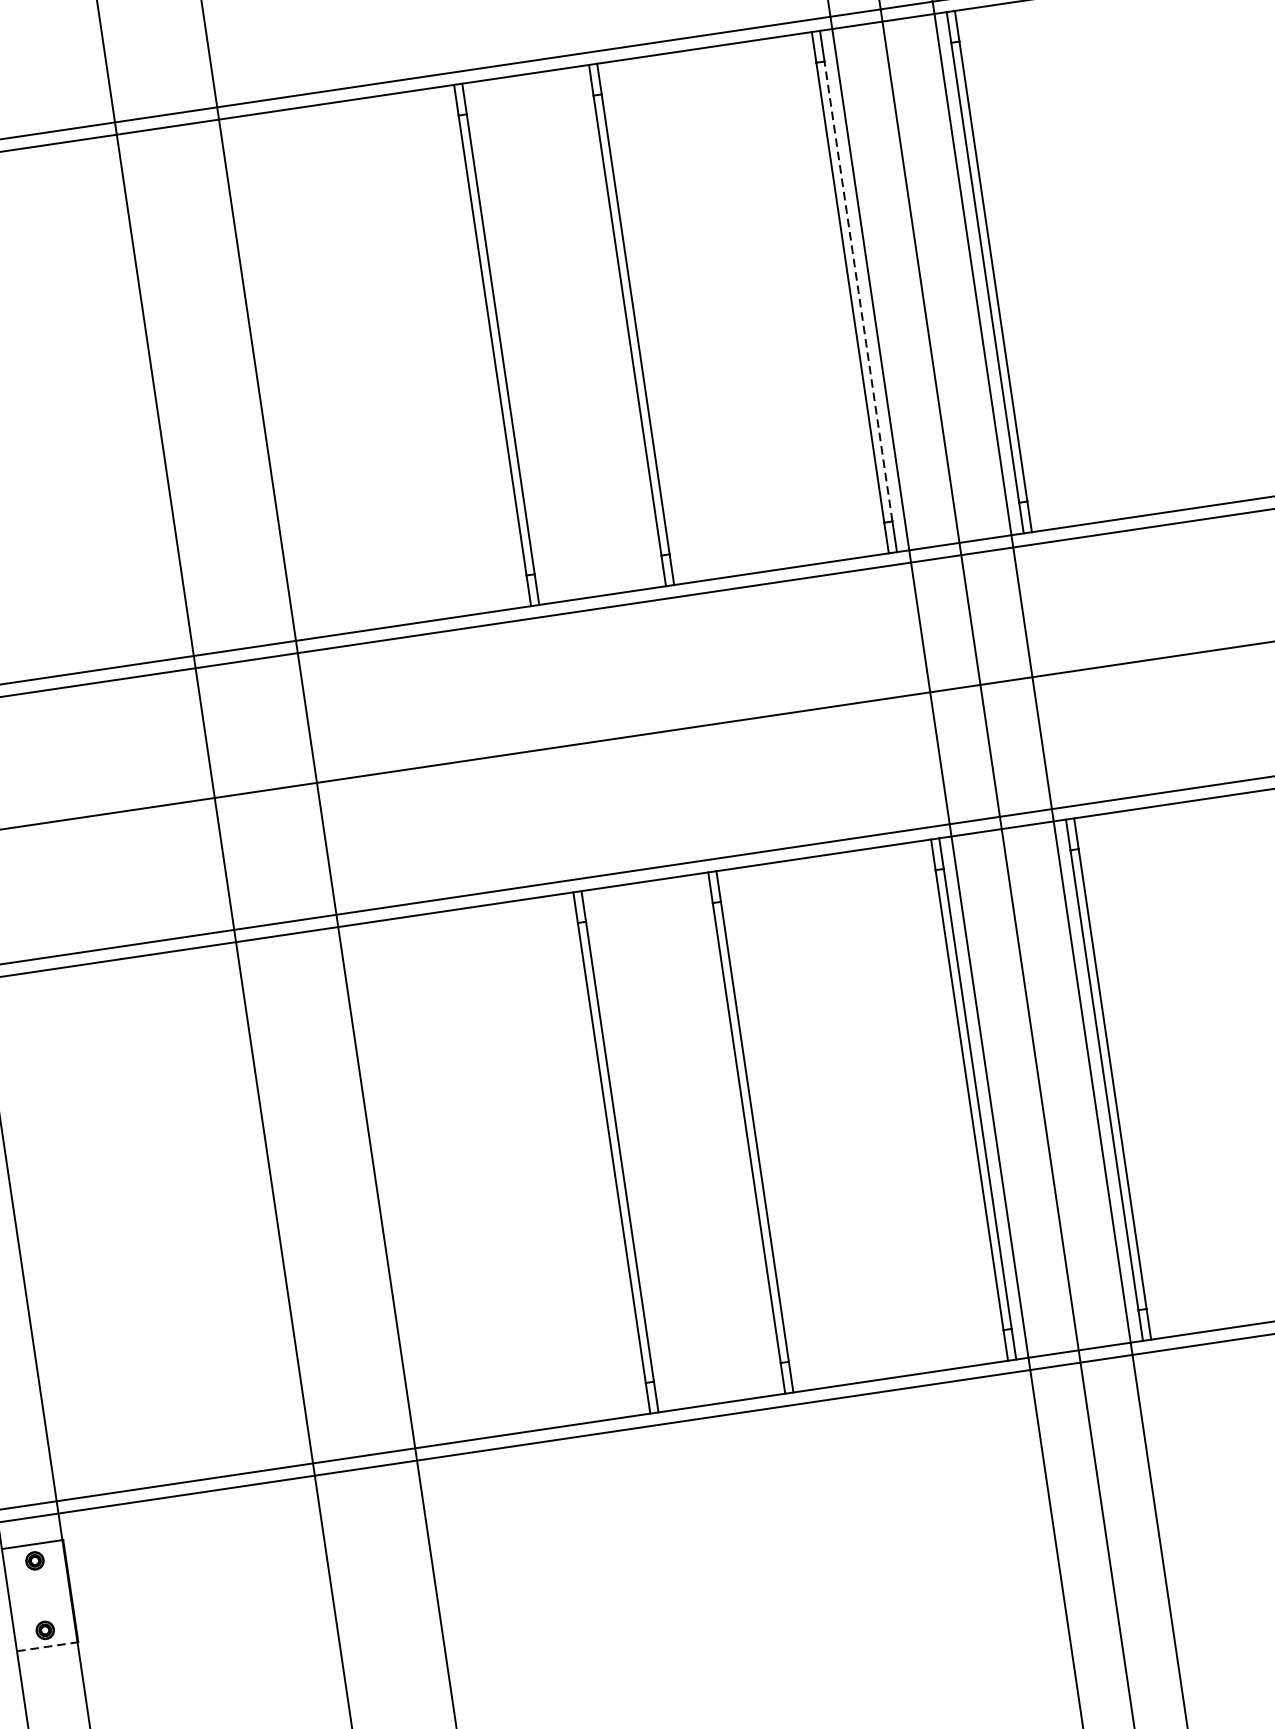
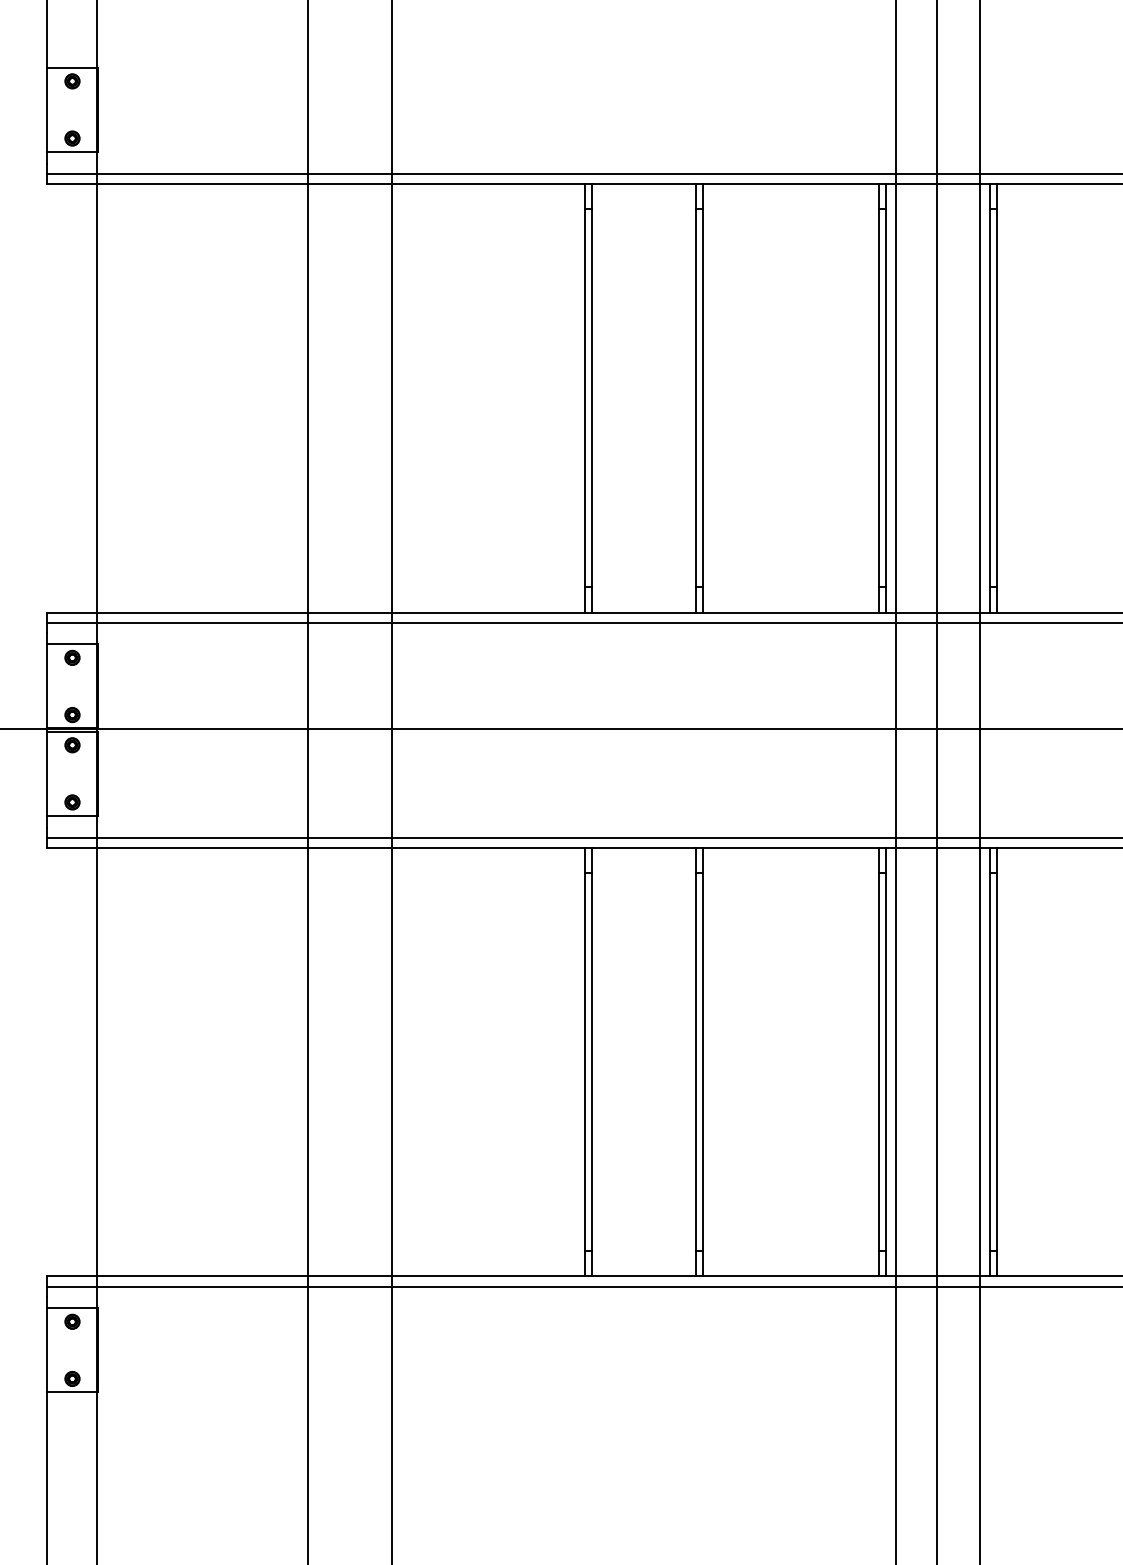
line: (857, 290) -> (885, 397), dashed -> solid
line: (47, 1646) -> (72, 1392), dashed -> solid

